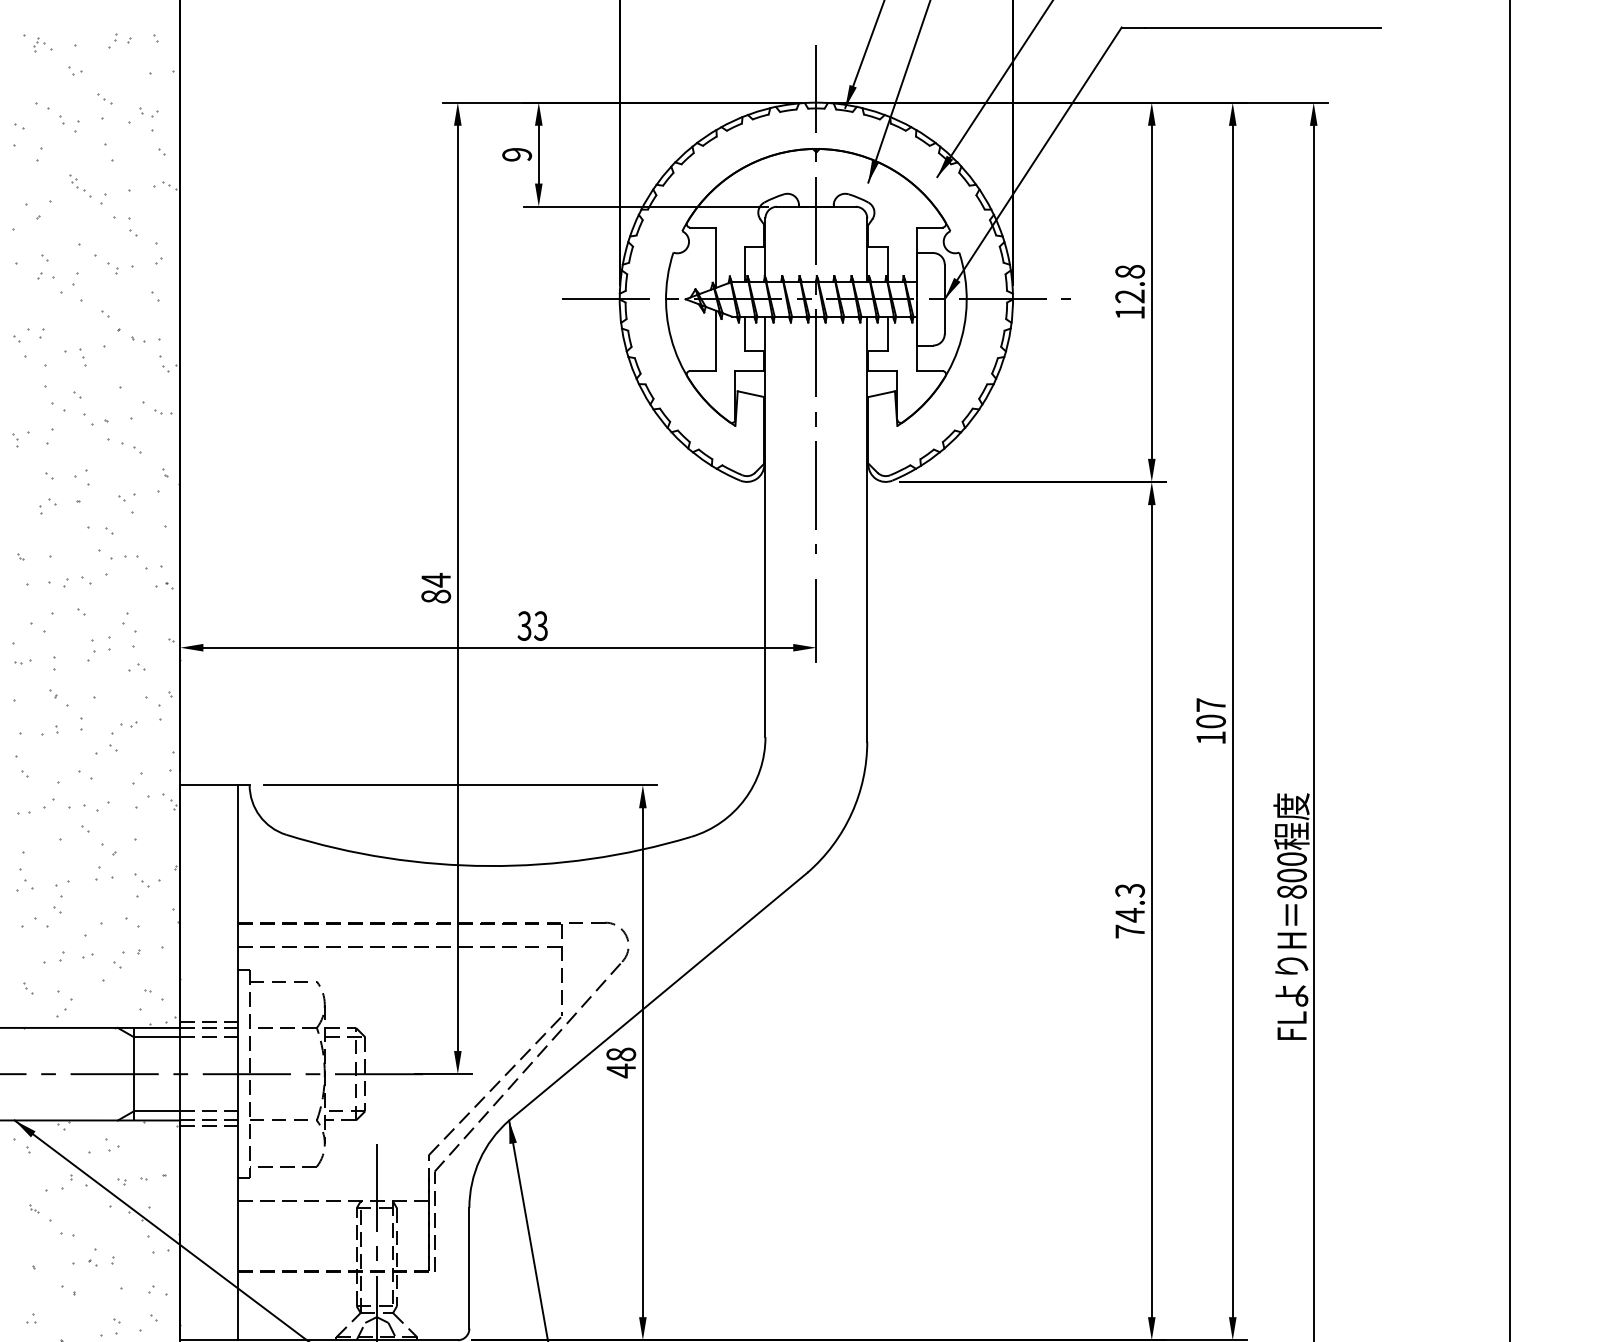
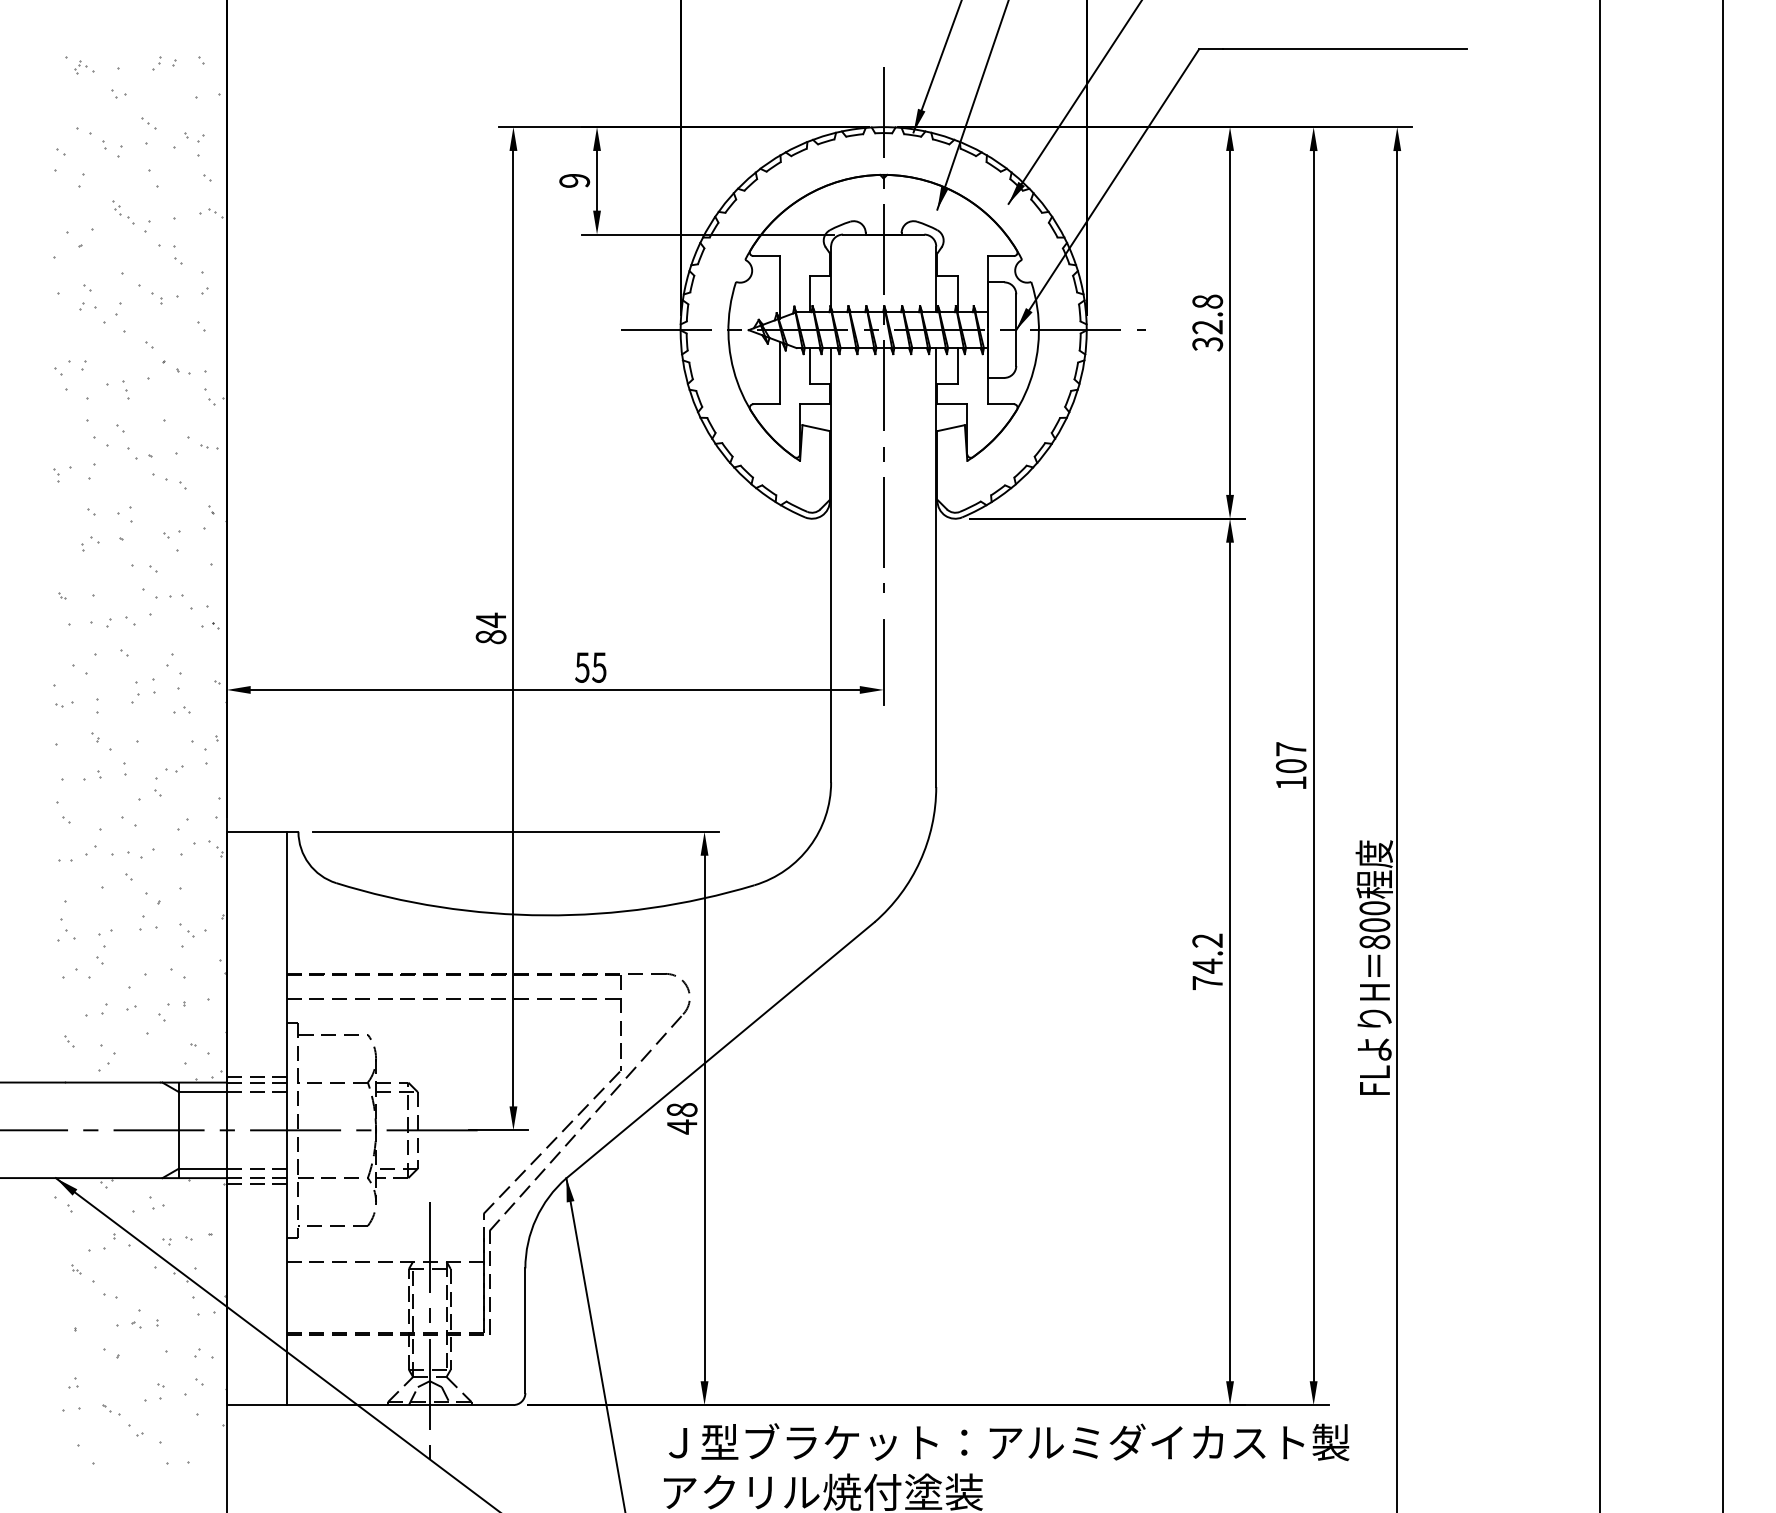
text: (1129, 313) -> (1207, 344), 12.8 -> 32.8
text: (532, 625) -> (590, 667), 33 -> 55
text: (1130, 890) -> (1208, 940), 74.3 -> 74.2

